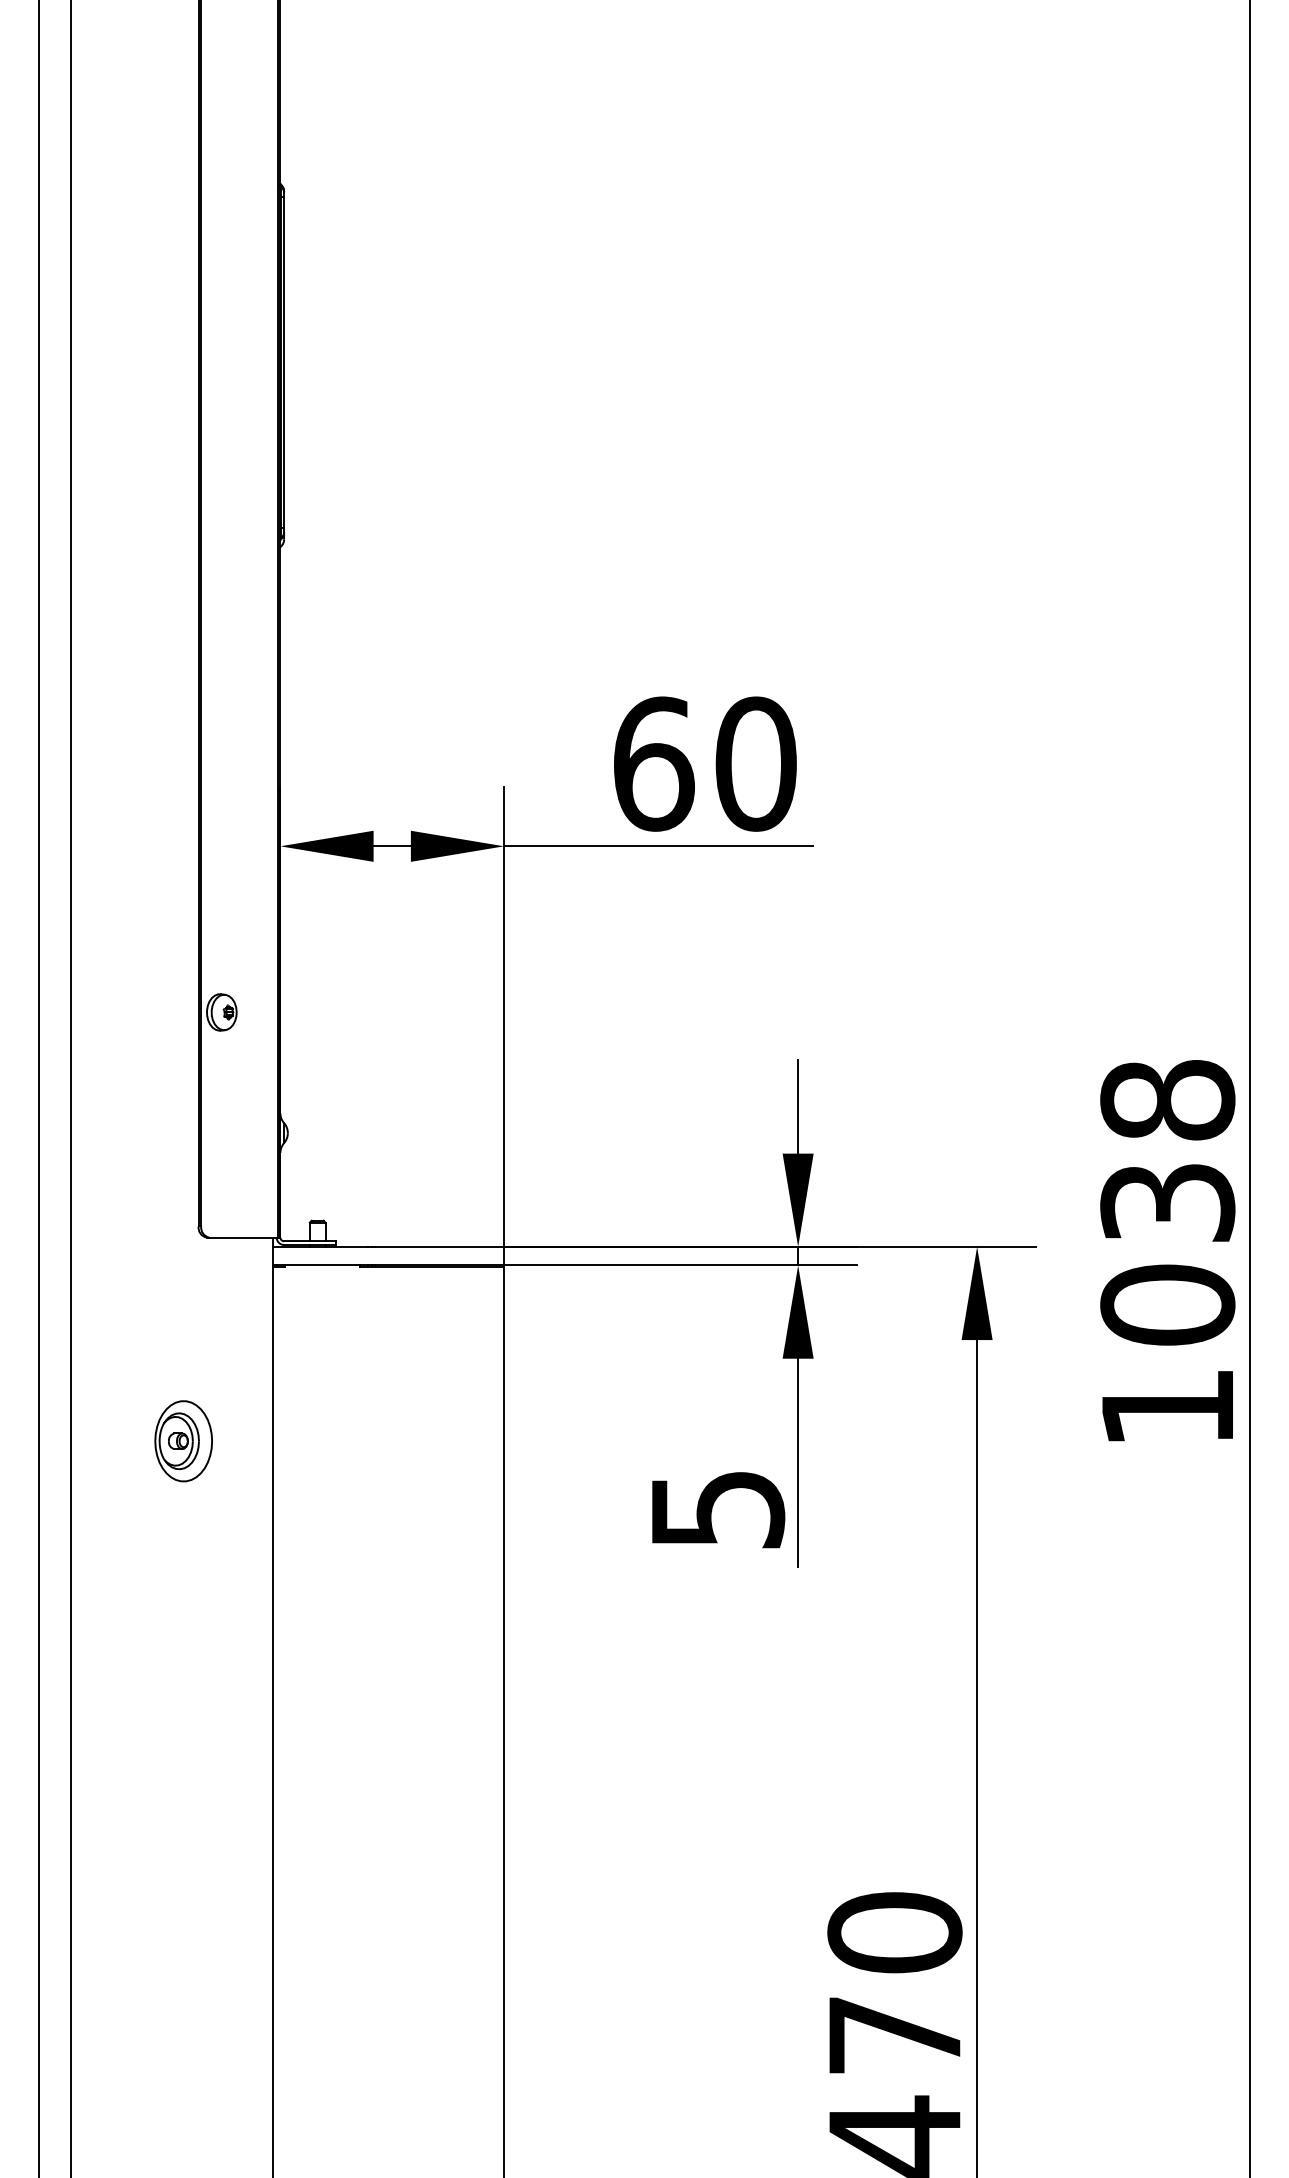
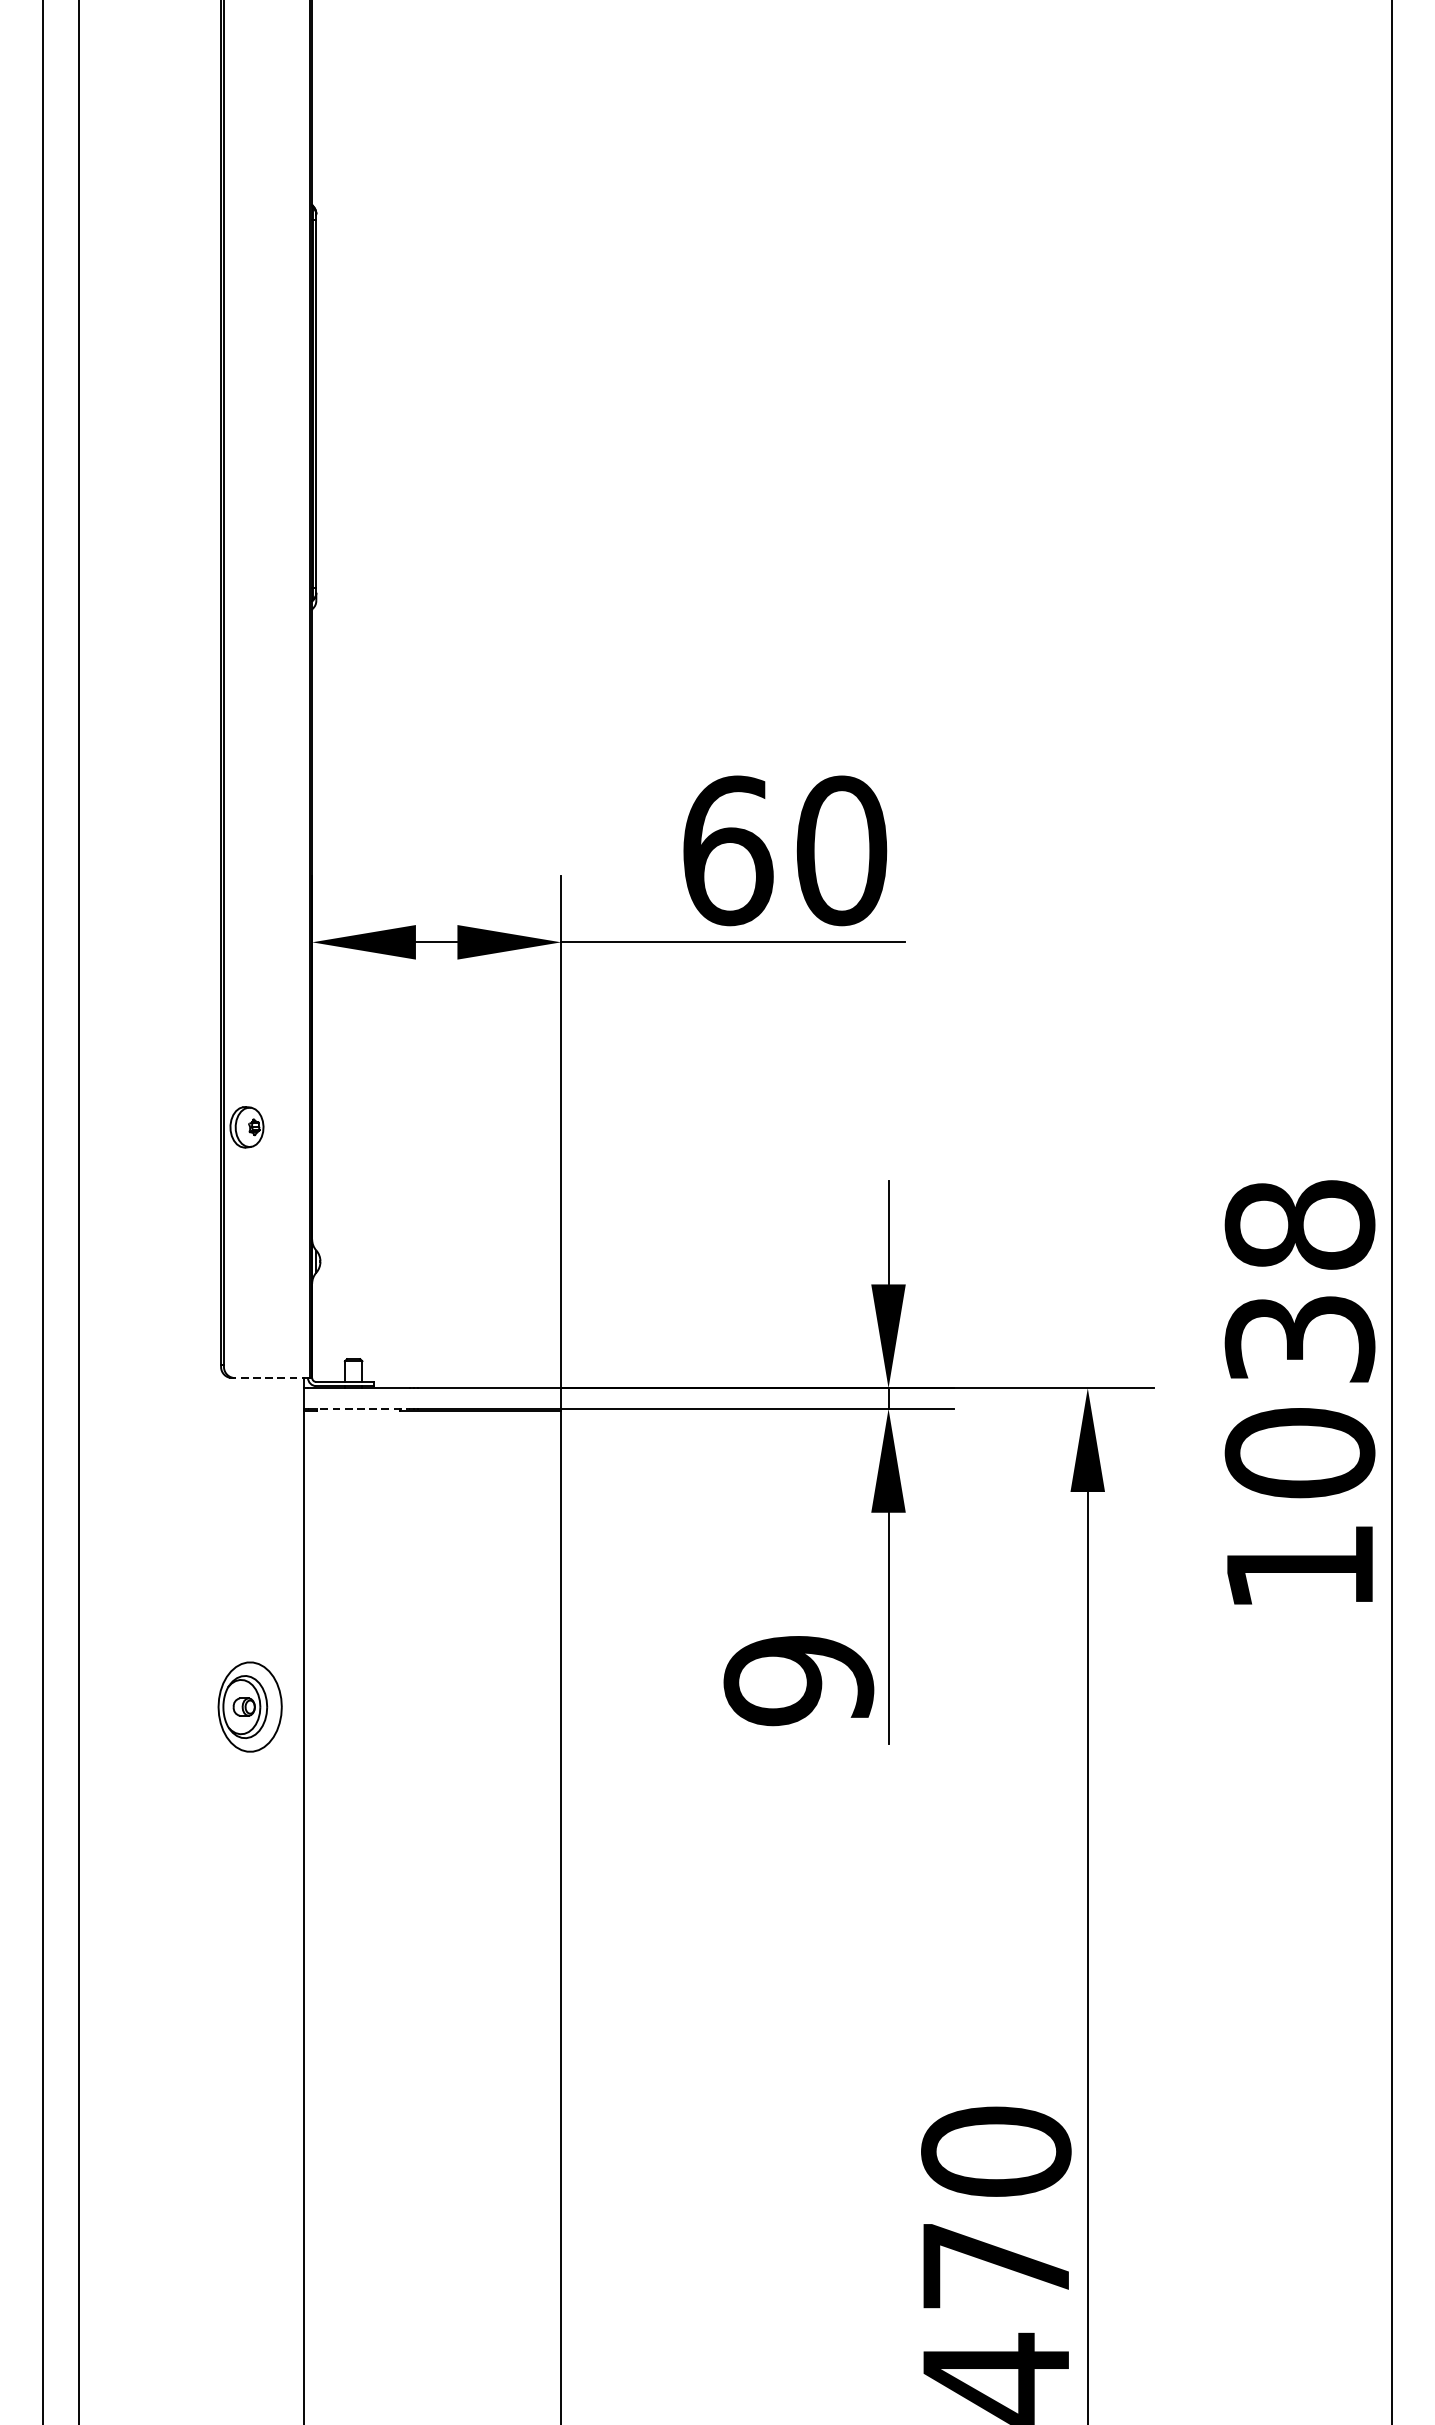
line: (243, 1237) -> (271, 1377), solid -> dashed
line: (322, 1265) -> (359, 1408), solid -> dashed
part: (183, 1441) -> (249, 1707), moved
text: (717, 1509) -> (798, 1680), 5 -> 9

